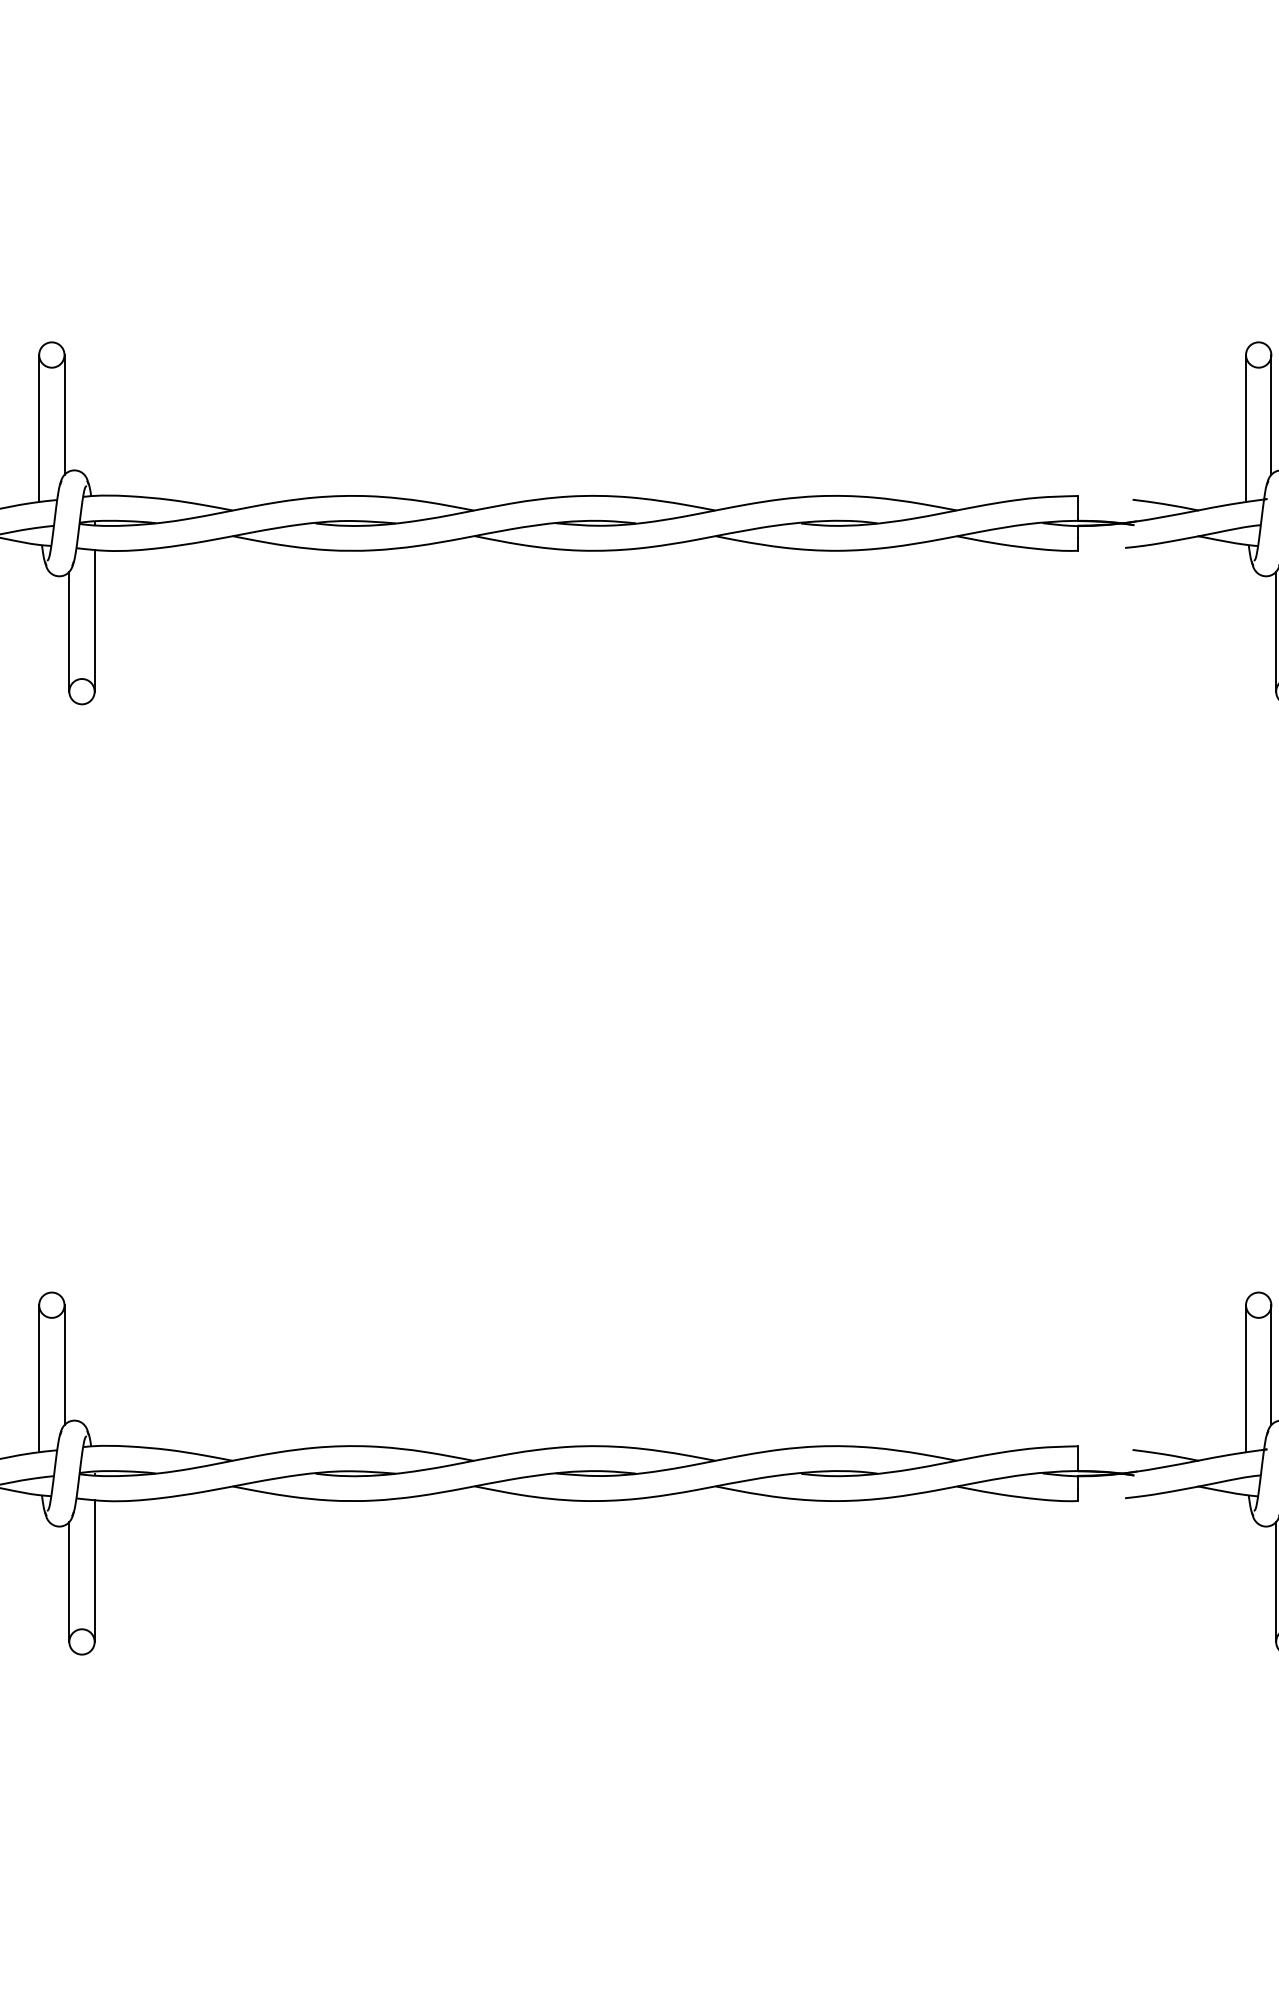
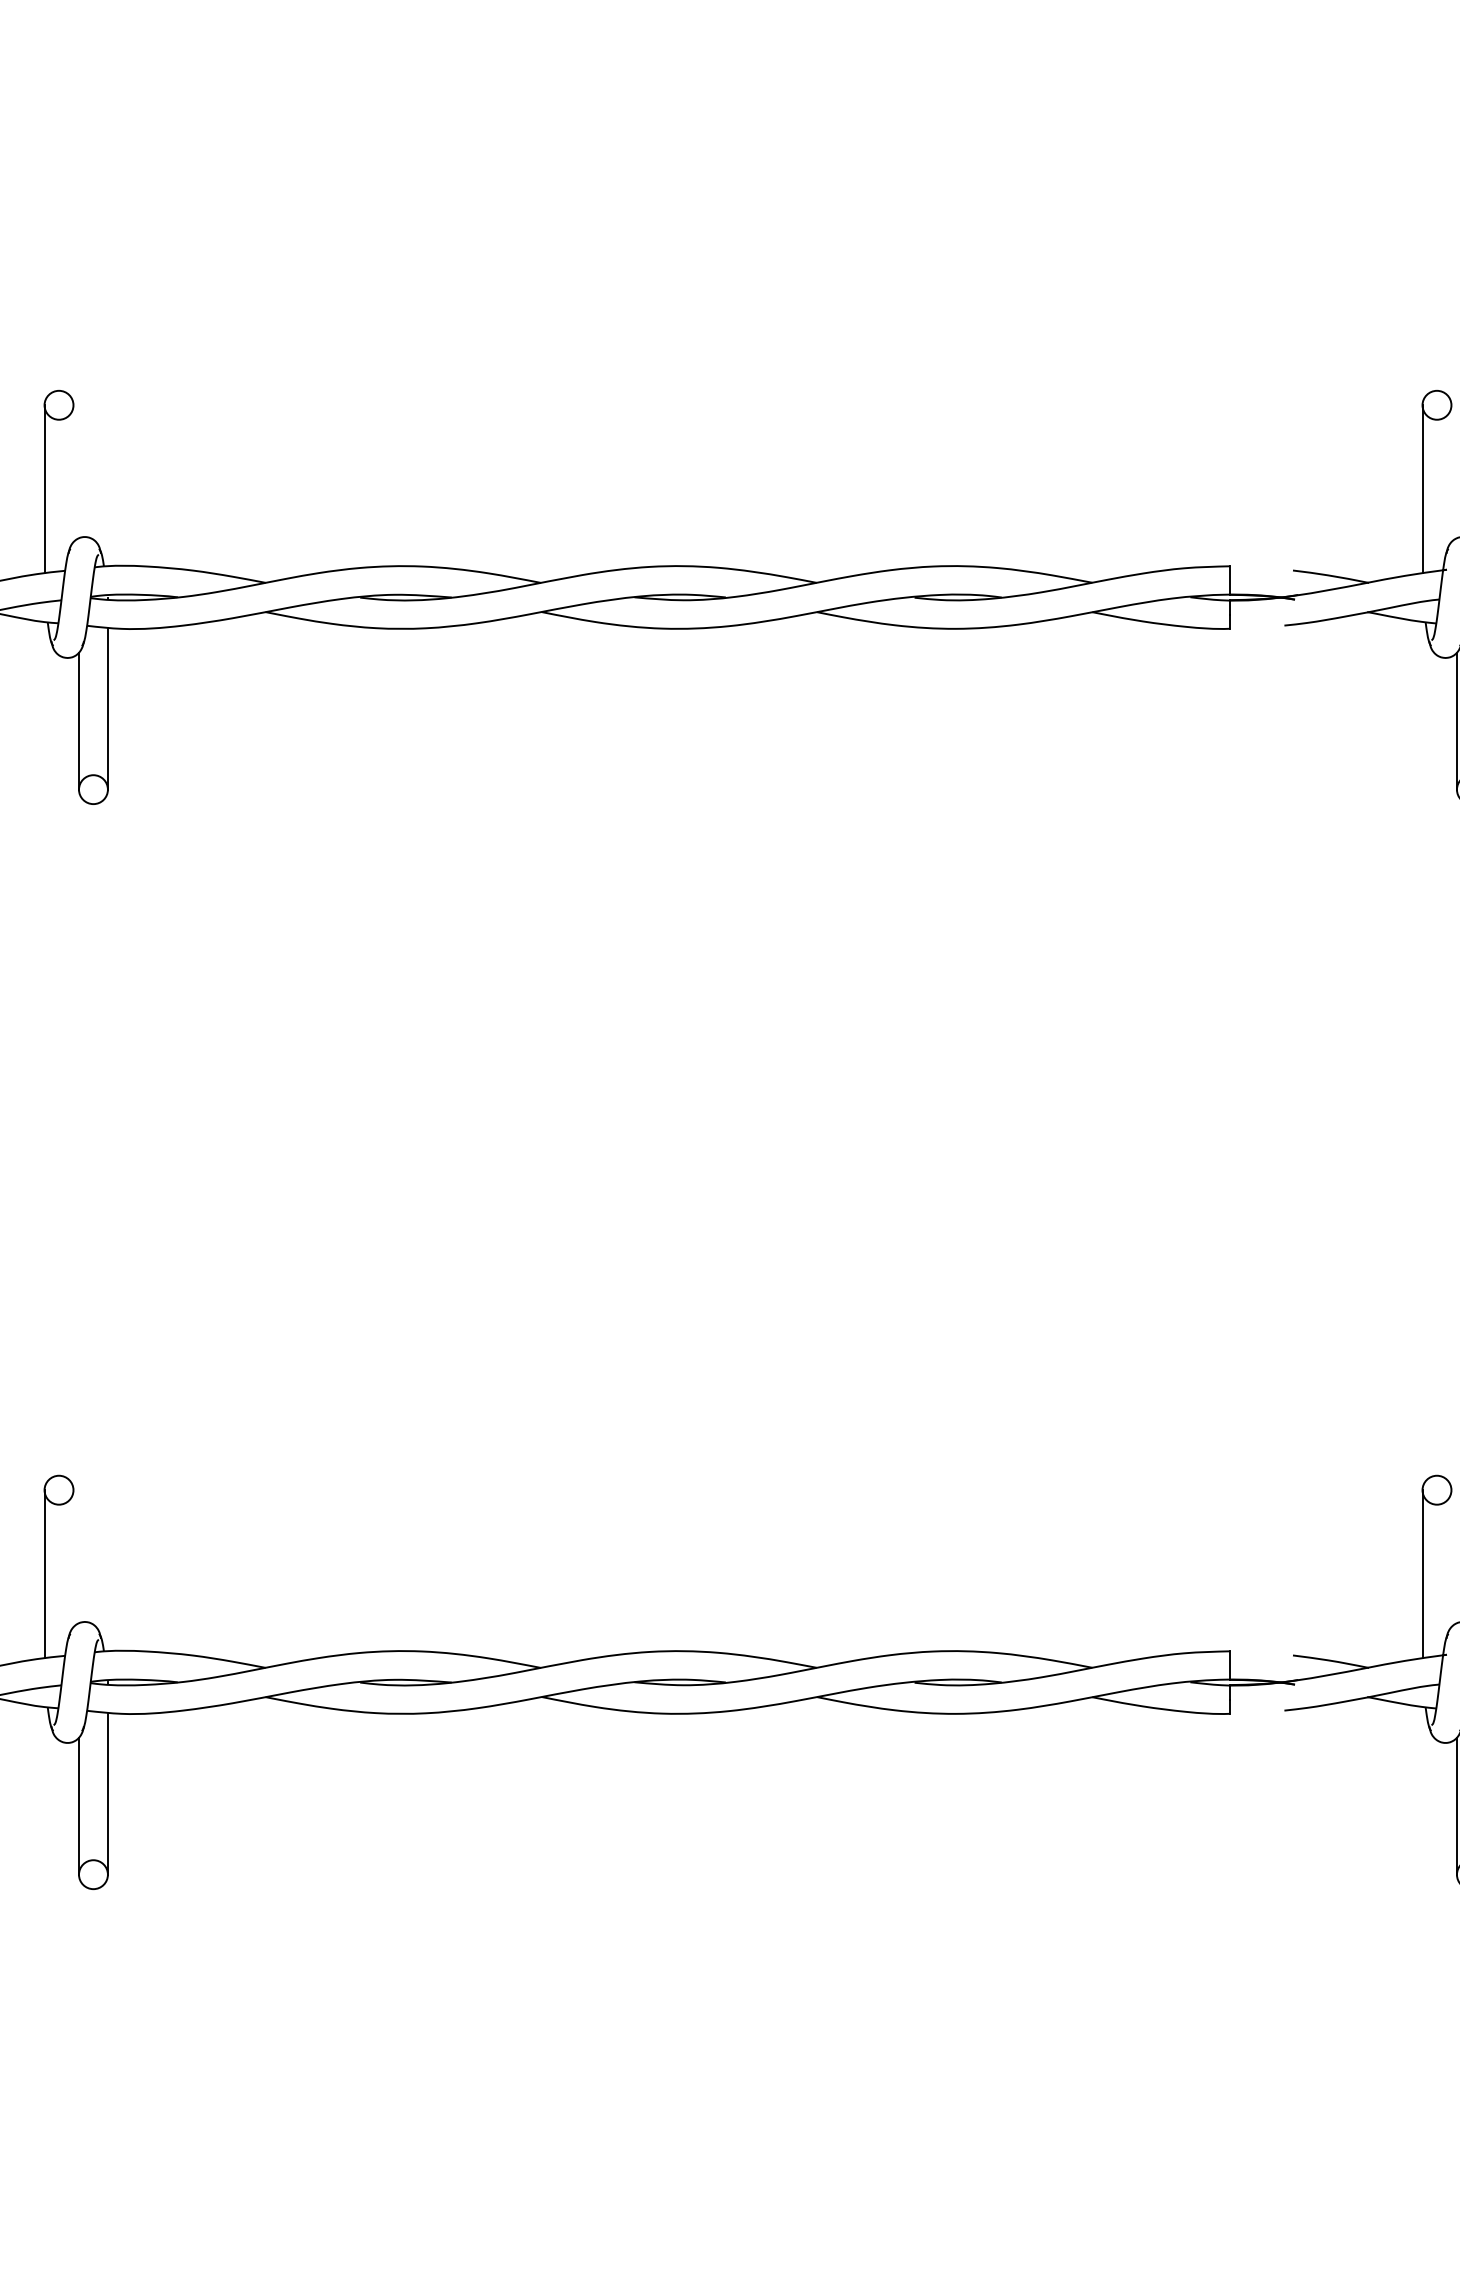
line: (64, 414) -> (73, 473), removed
line: (1271, 414) -> (1451, 473), removed
line: (64, 1365) -> (73, 1559), removed
line: (1271, 1365) -> (1451, 1559), removed

